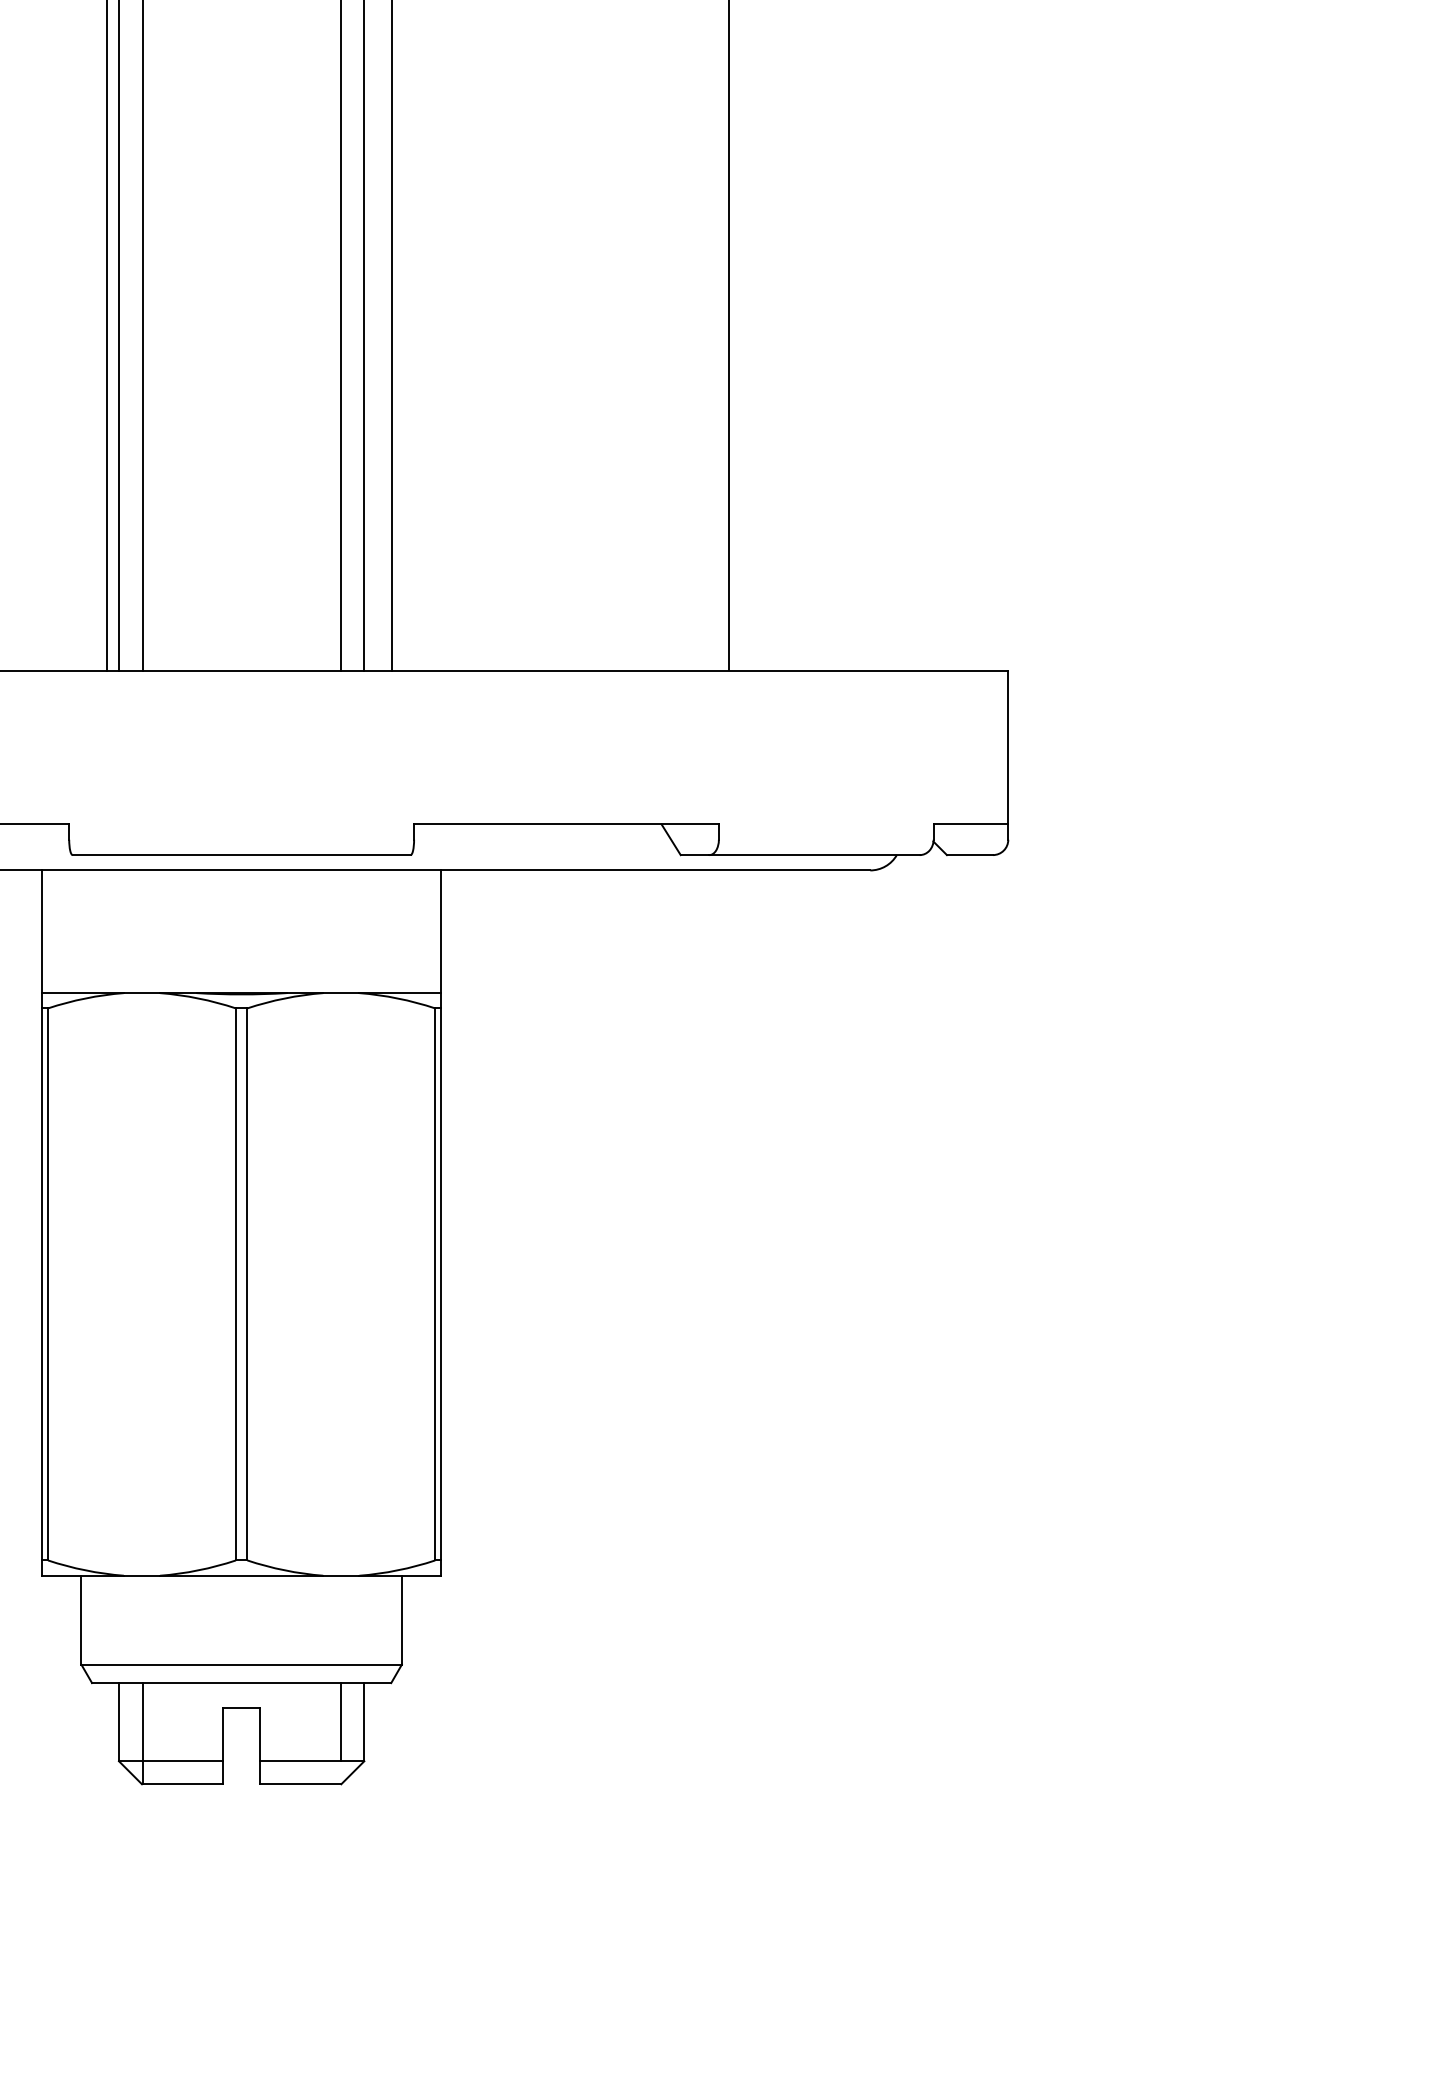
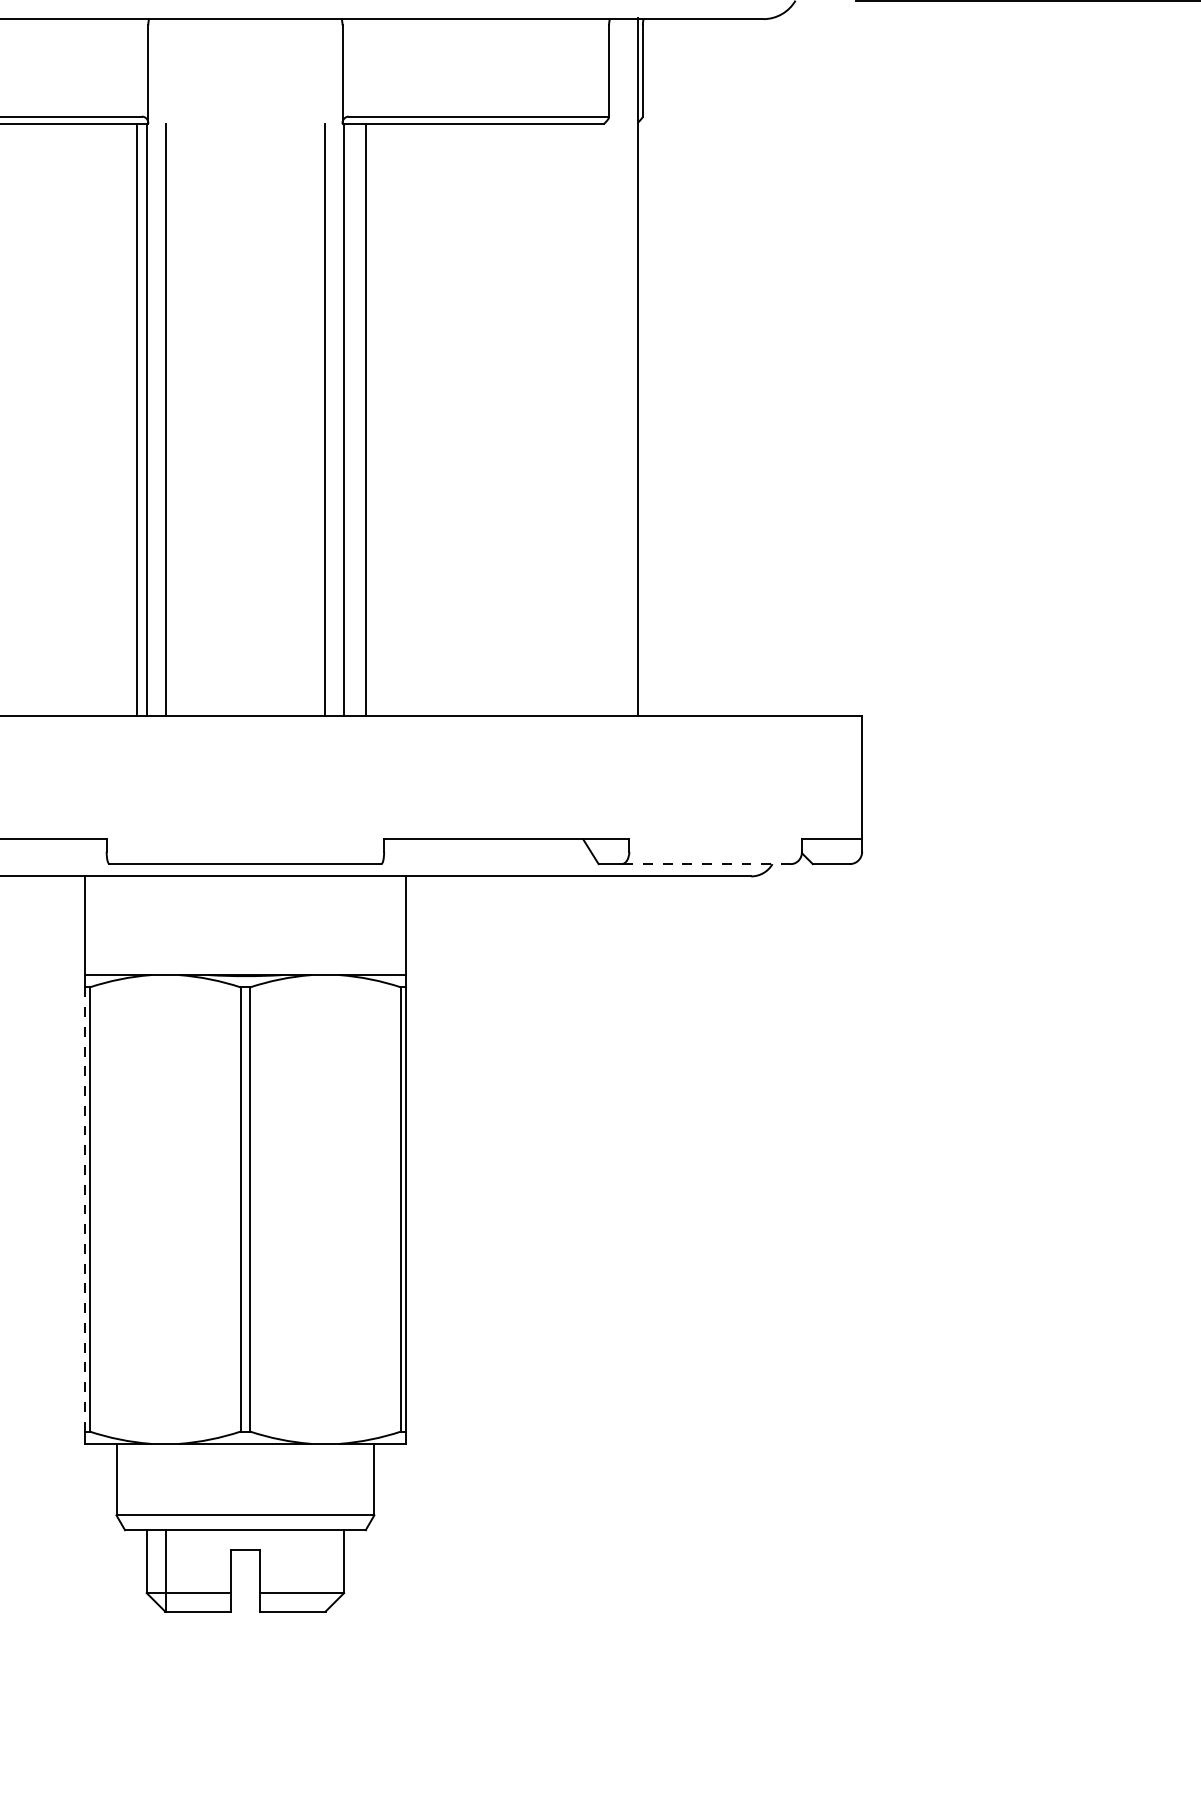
line: (814, 855) -> (706, 864), solid -> dashed
line: (42, 1284) -> (85, 1209), solid -> dashed
line: (341, 1721) -> (325, 1561), removed

